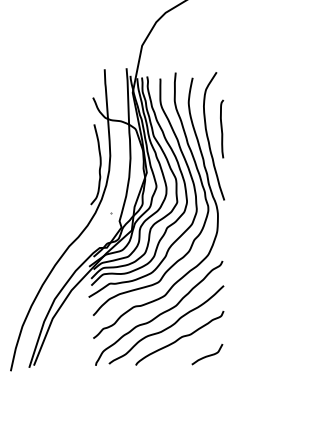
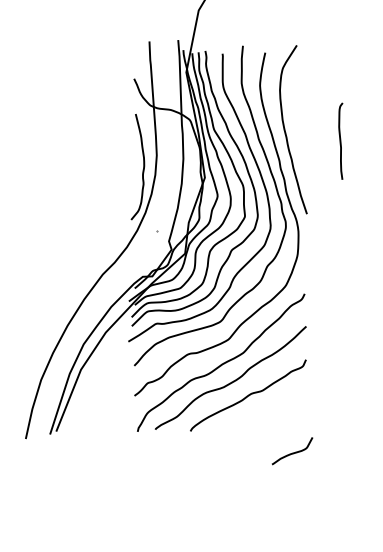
curve: (222, 128) -> (341, 140), moved
curve: (207, 355) -> (292, 452), moved

